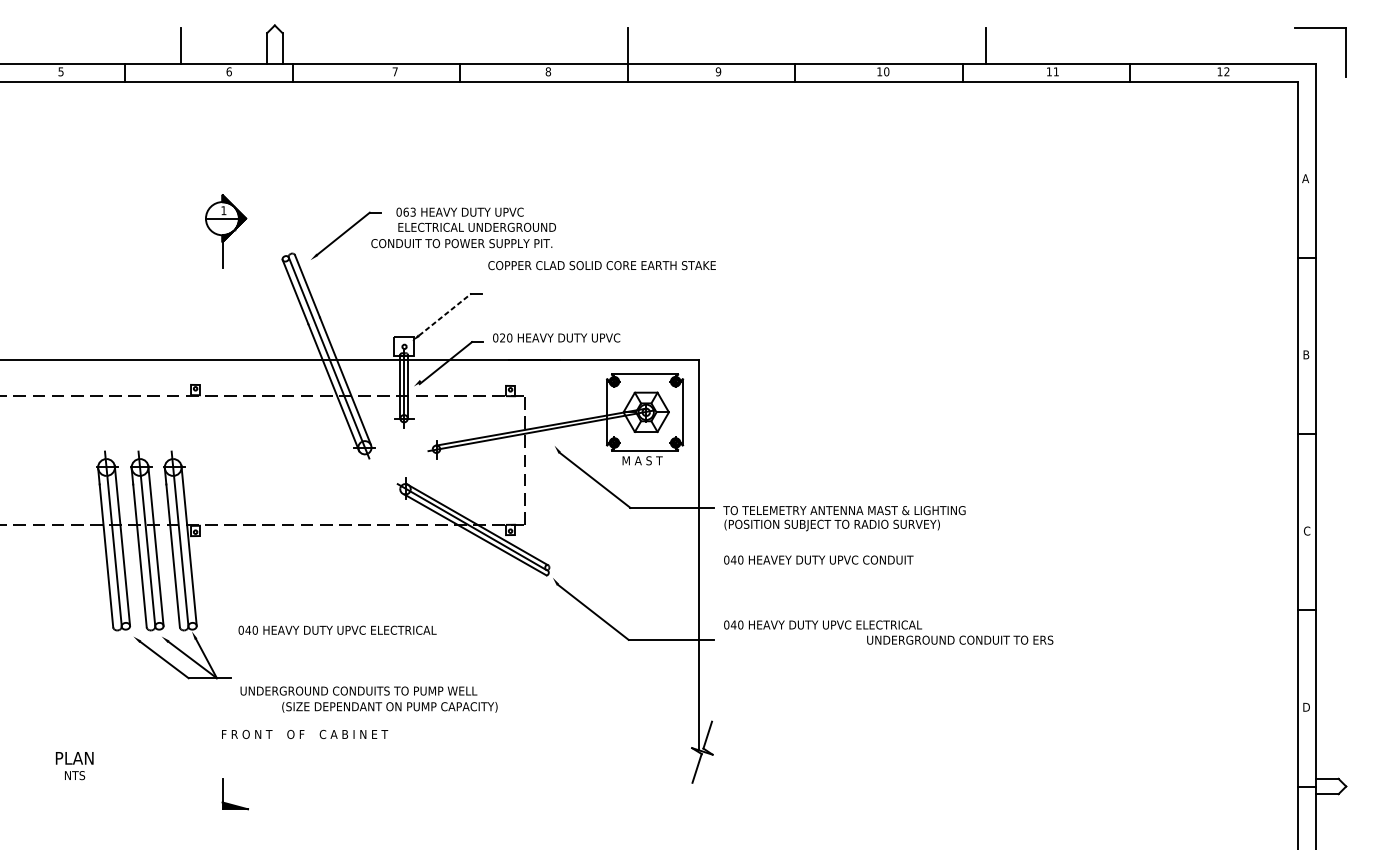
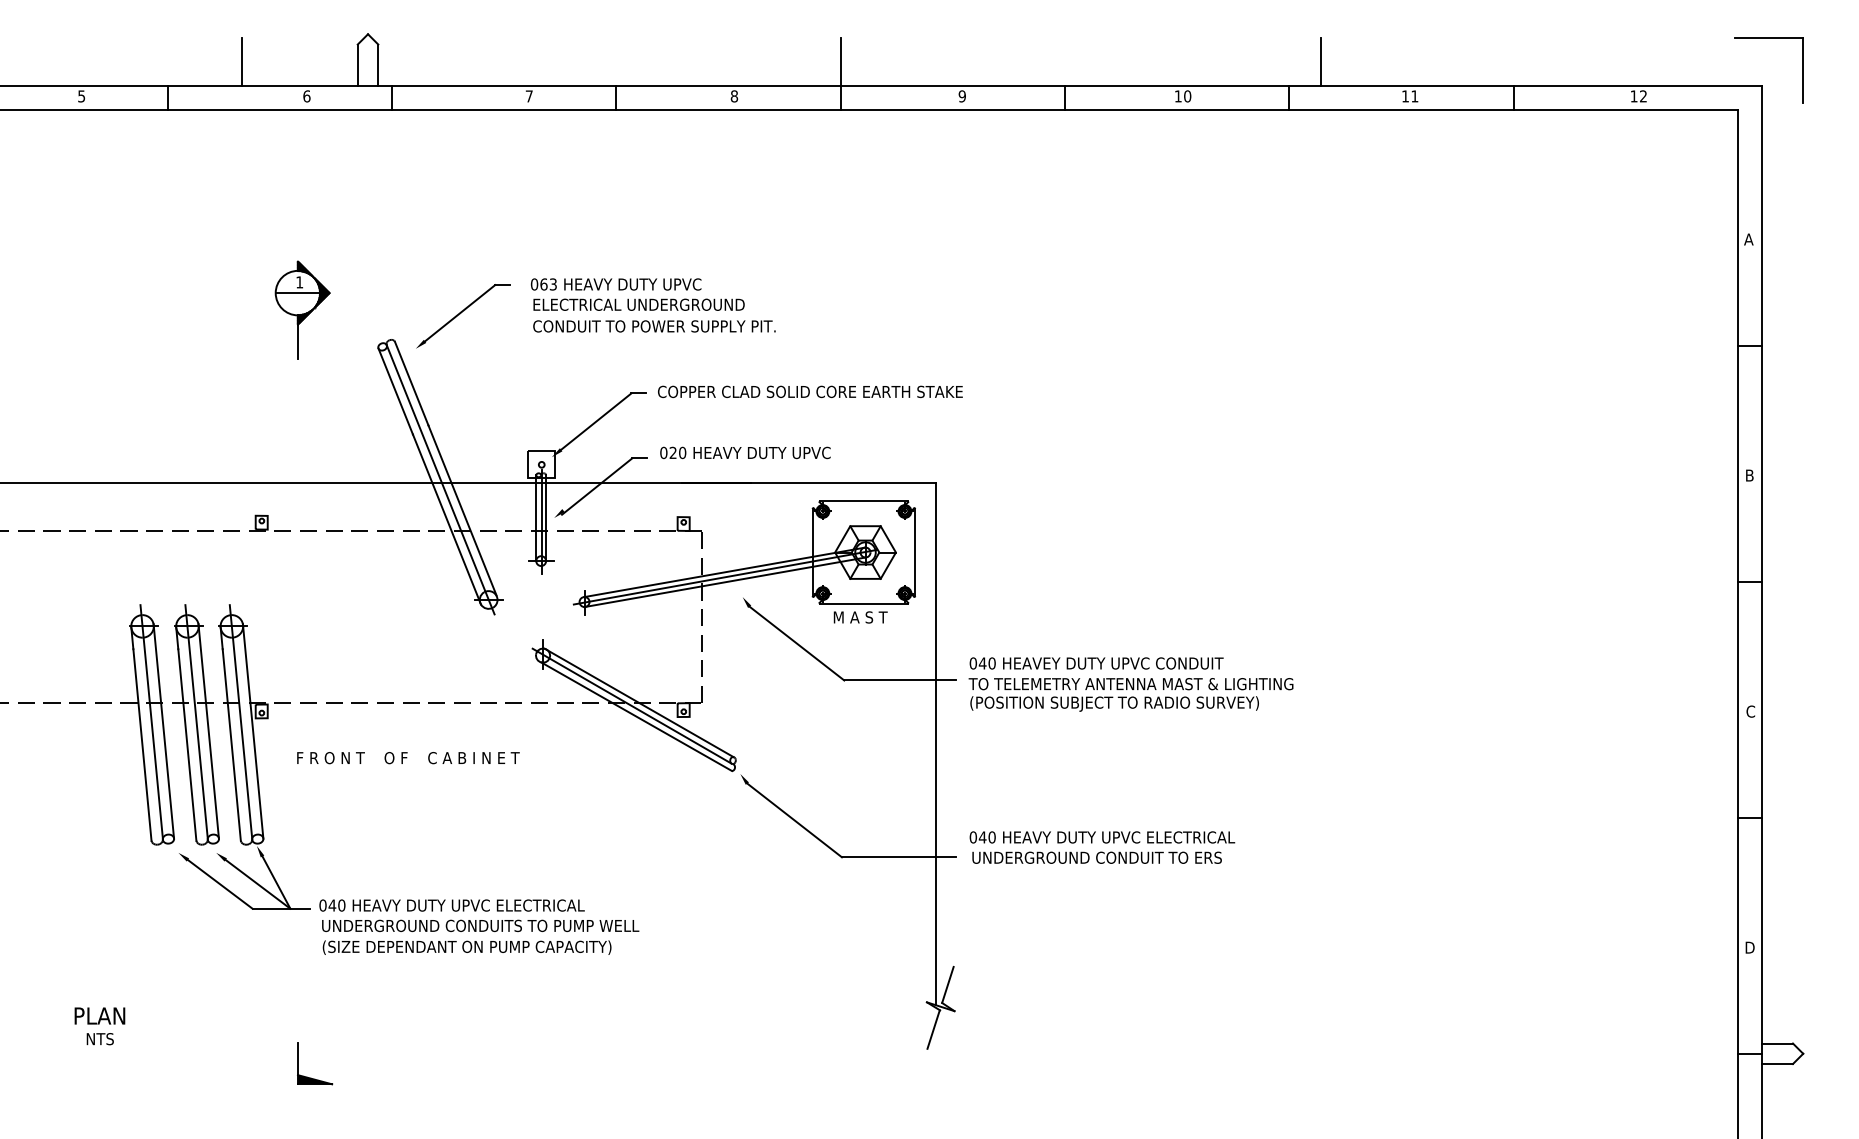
text: (461, 243) -> (654, 326), moved
text: (602, 265) -> (810, 391), moved
line: (445, 314) -> (596, 421), dashed -> solid
line: (540, 434) -> (724, 582), added
text: (818, 560) -> (1096, 663), moved
text: (337, 630) -> (451, 905), moved
text: (959, 639) -> (1096, 857), moved
text: (389, 707) -> (466, 947), moved
text: (305, 734) -> (408, 758), moved

